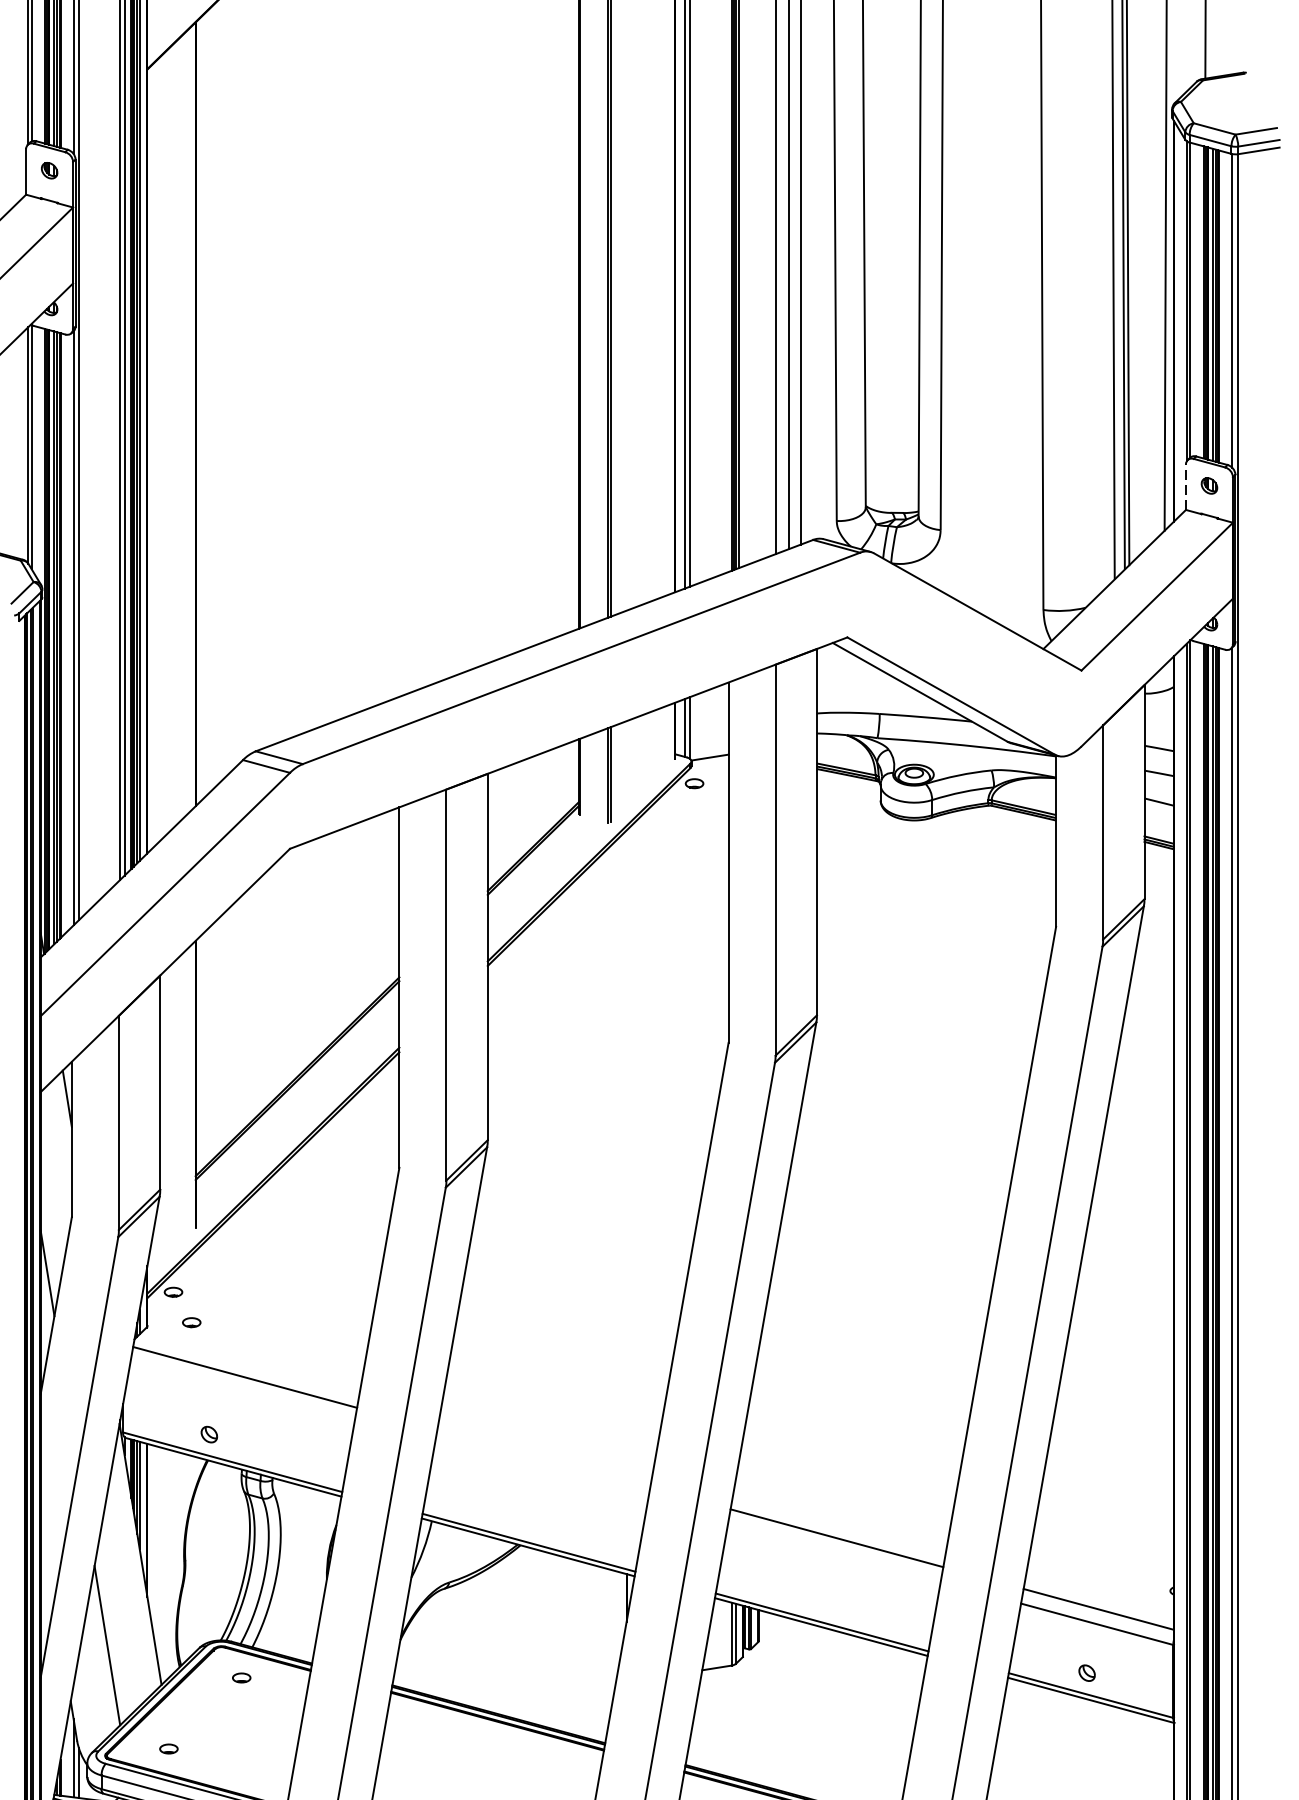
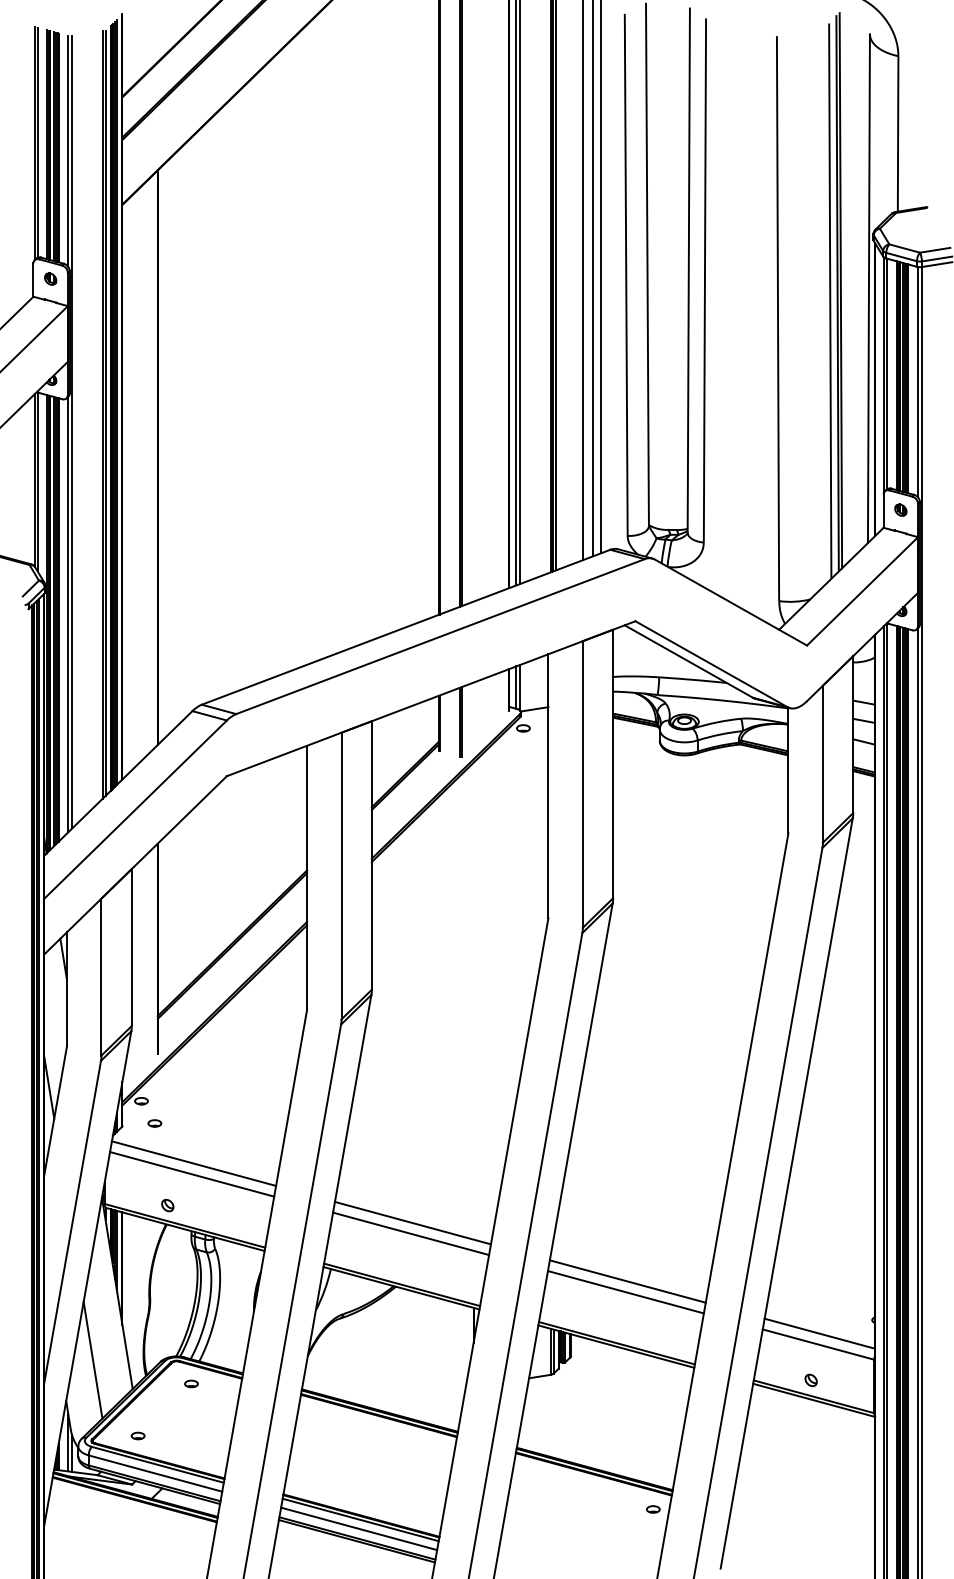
line: (1185, 487) -> (883, 511), dashed -> solid
line: (243, 1392) -> (192, 1174), added
line: (543, 1457) -> (412, 1222), added
line: (541, 1472) -> (411, 1233), added
line: (833, 1553) -> (625, 1292), added

